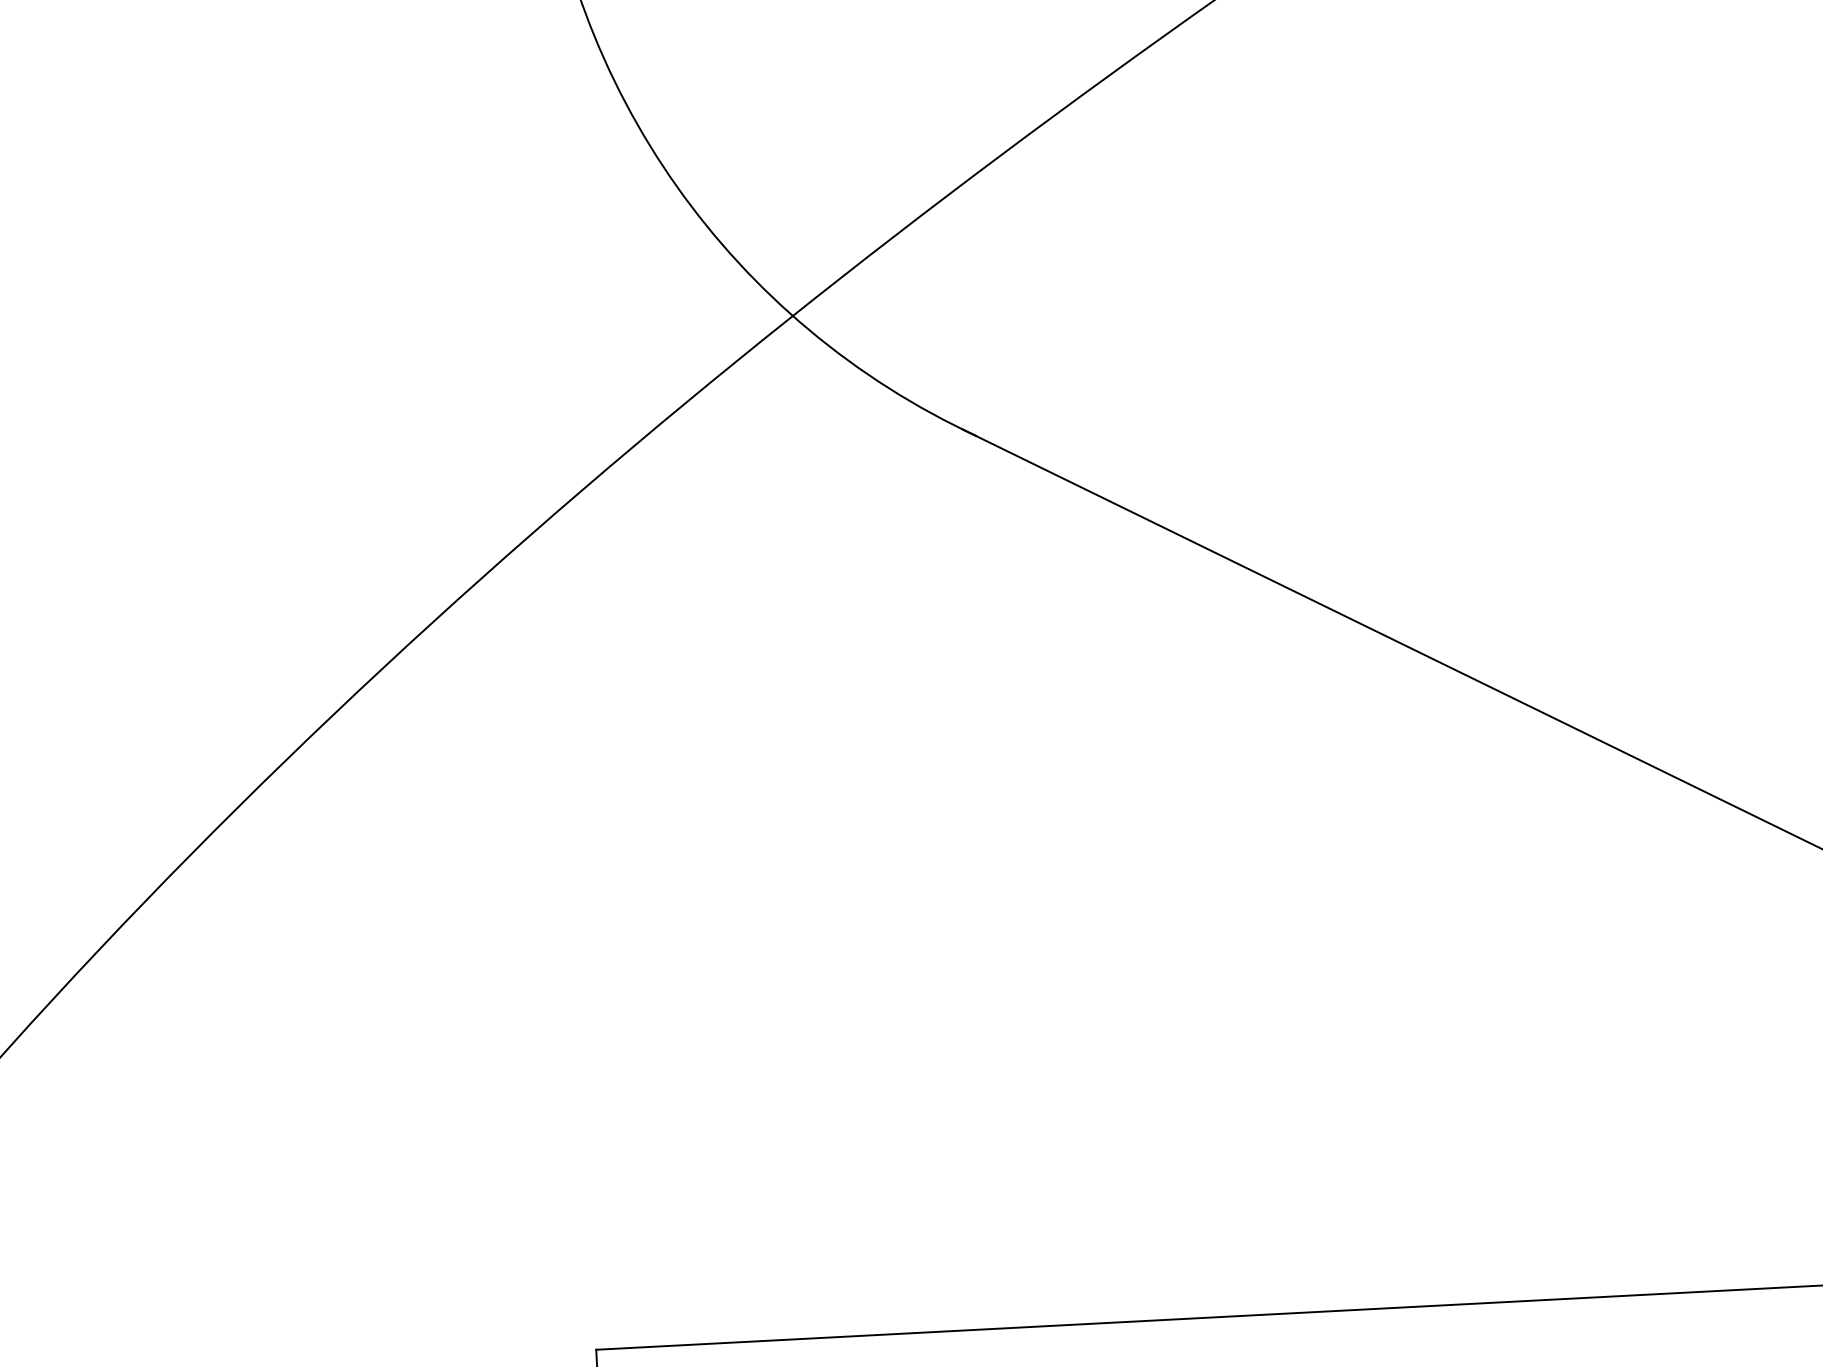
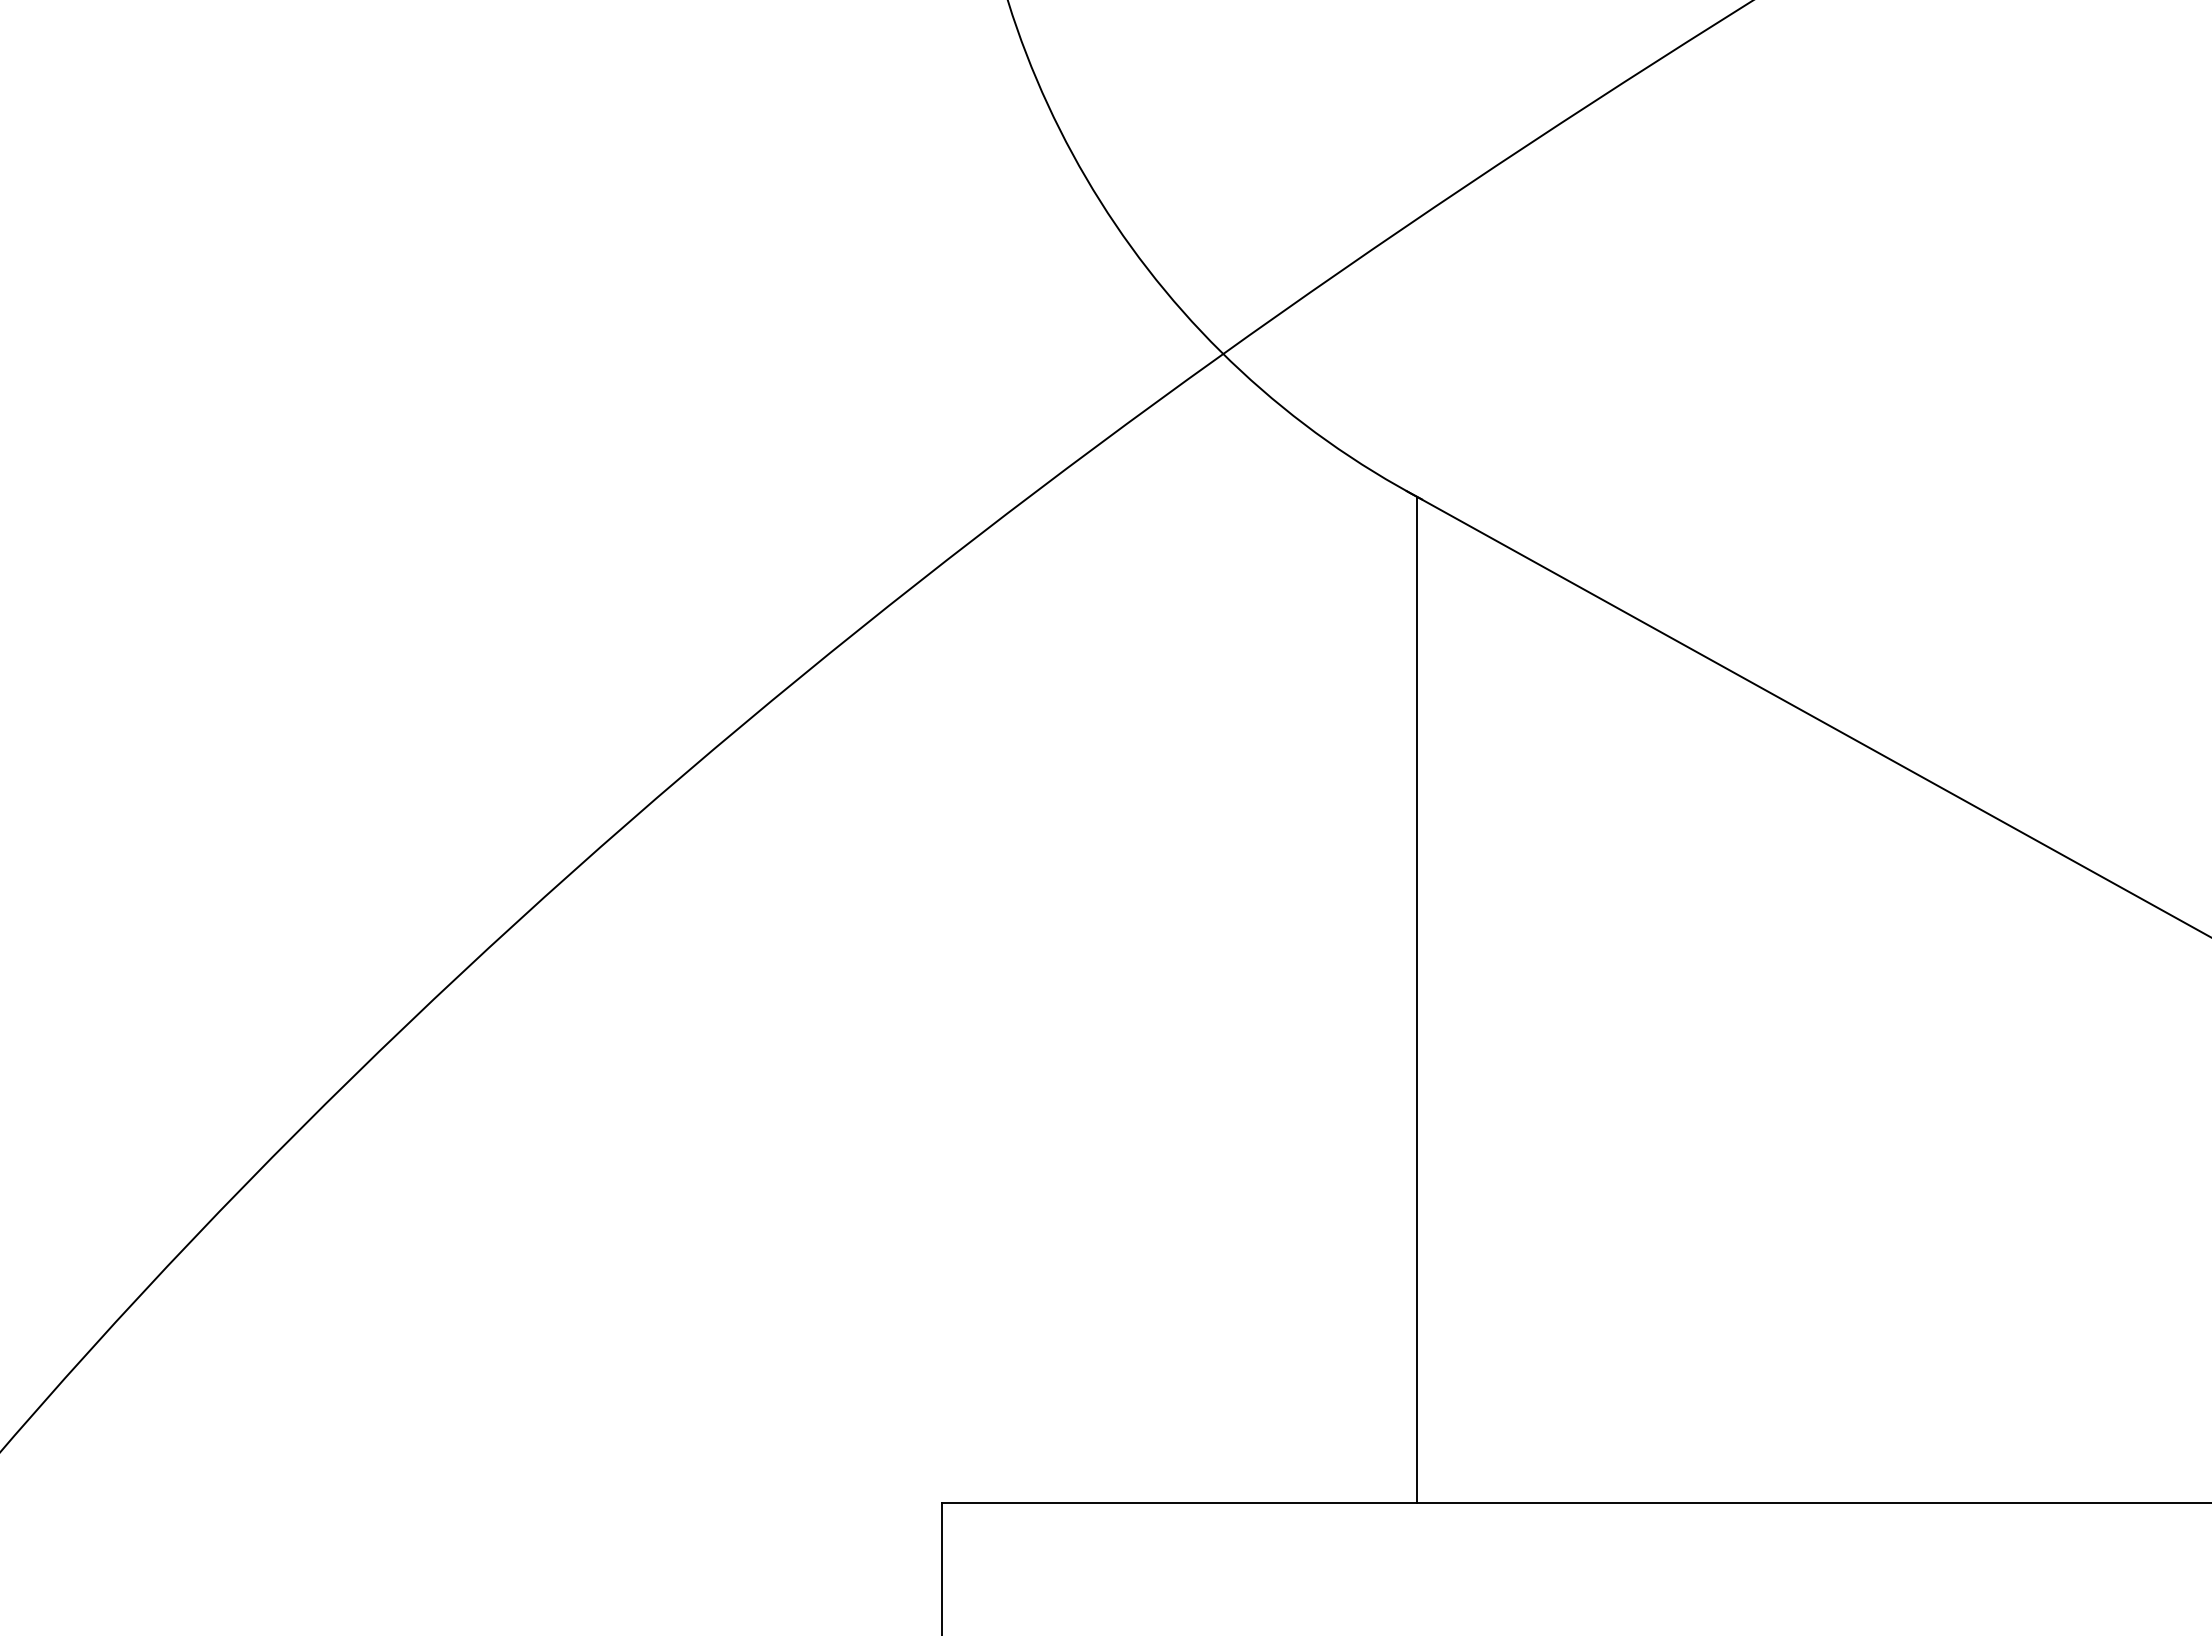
line: (994, 880) -> (1416, 999), added

